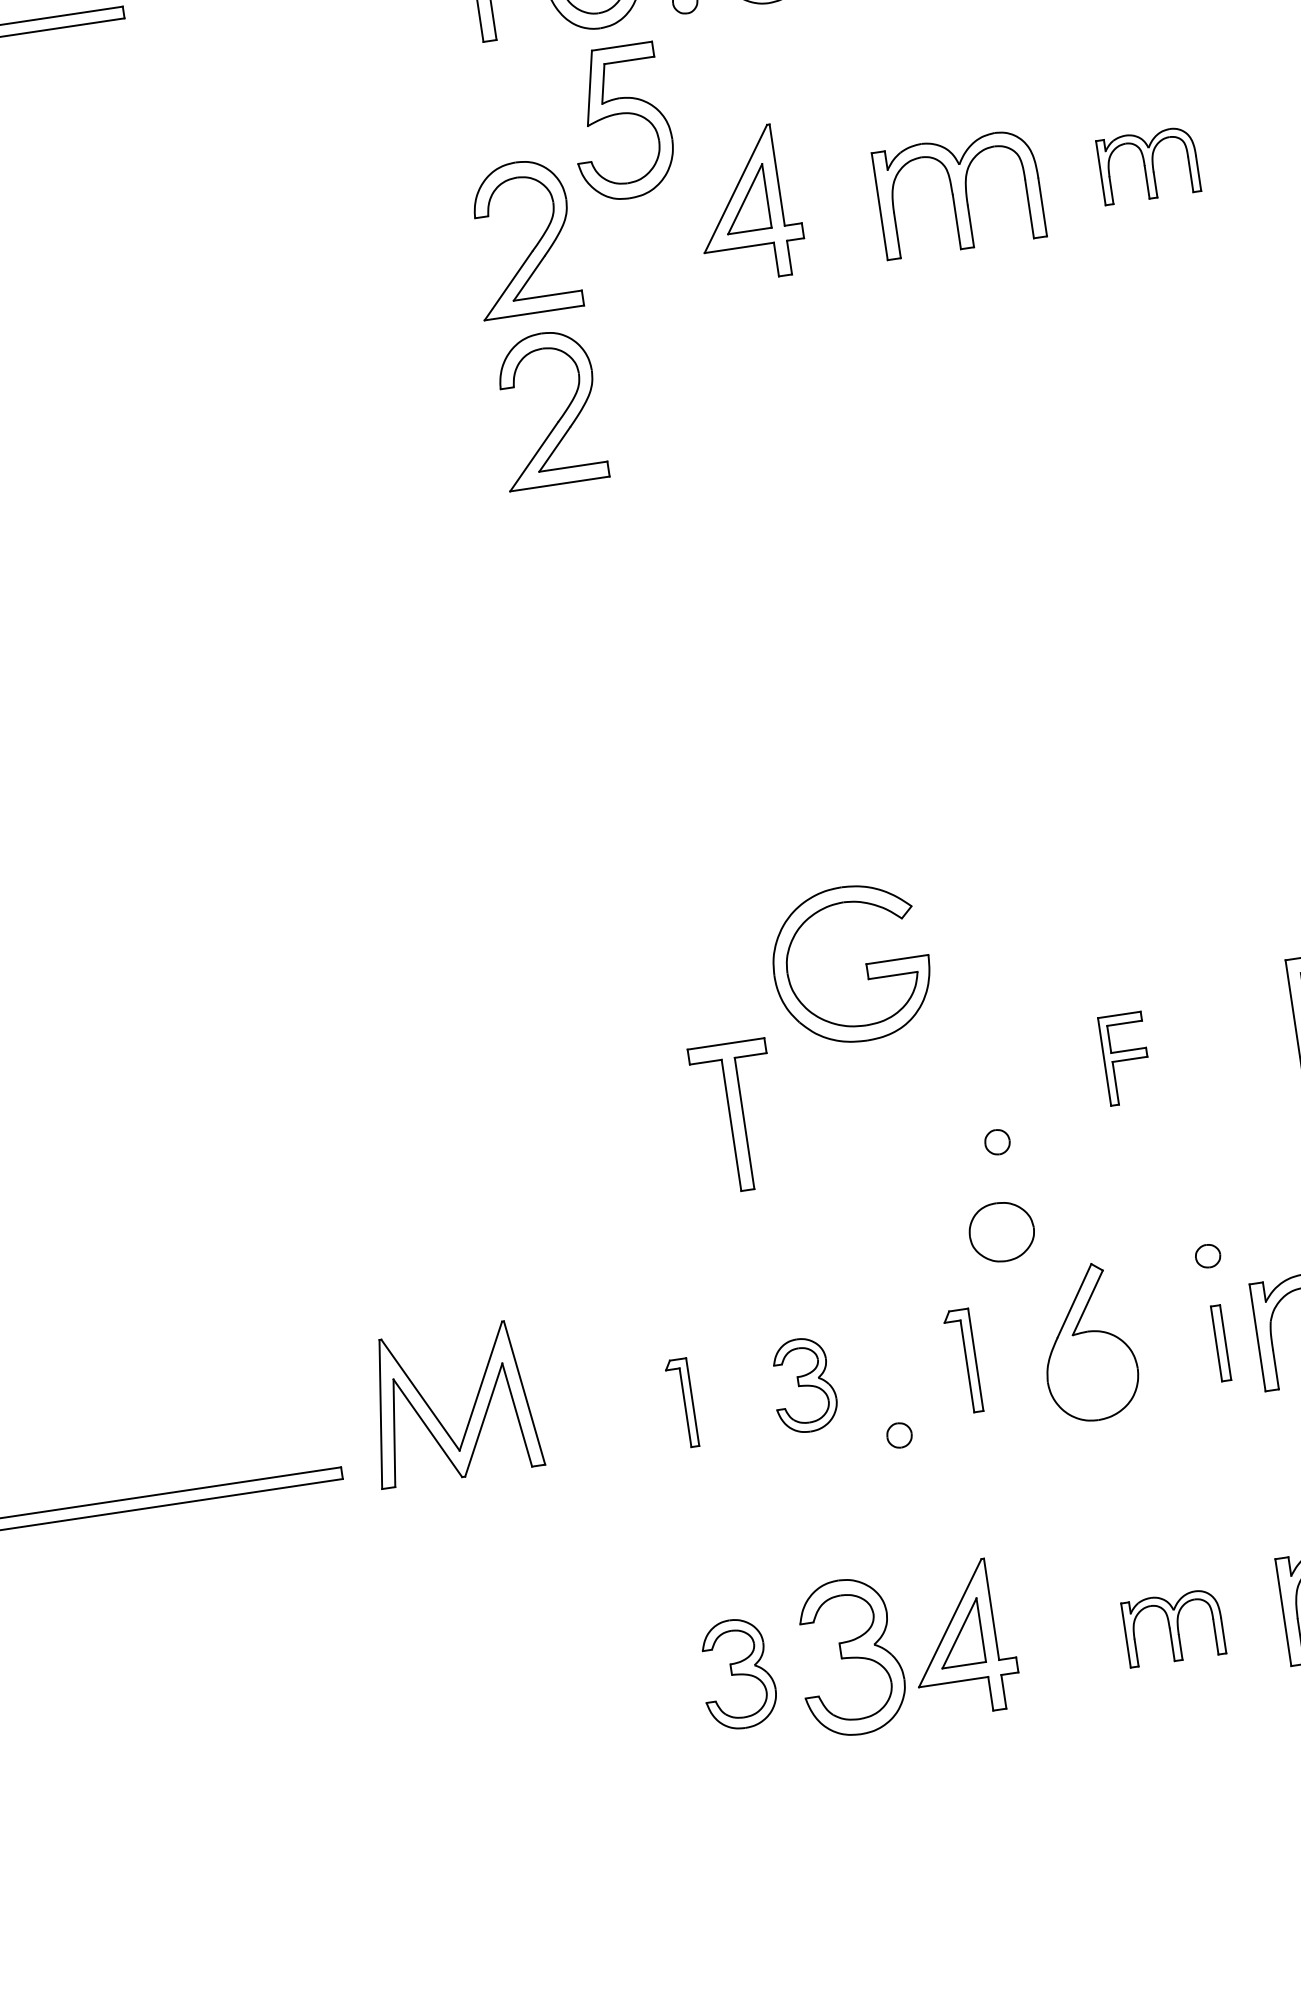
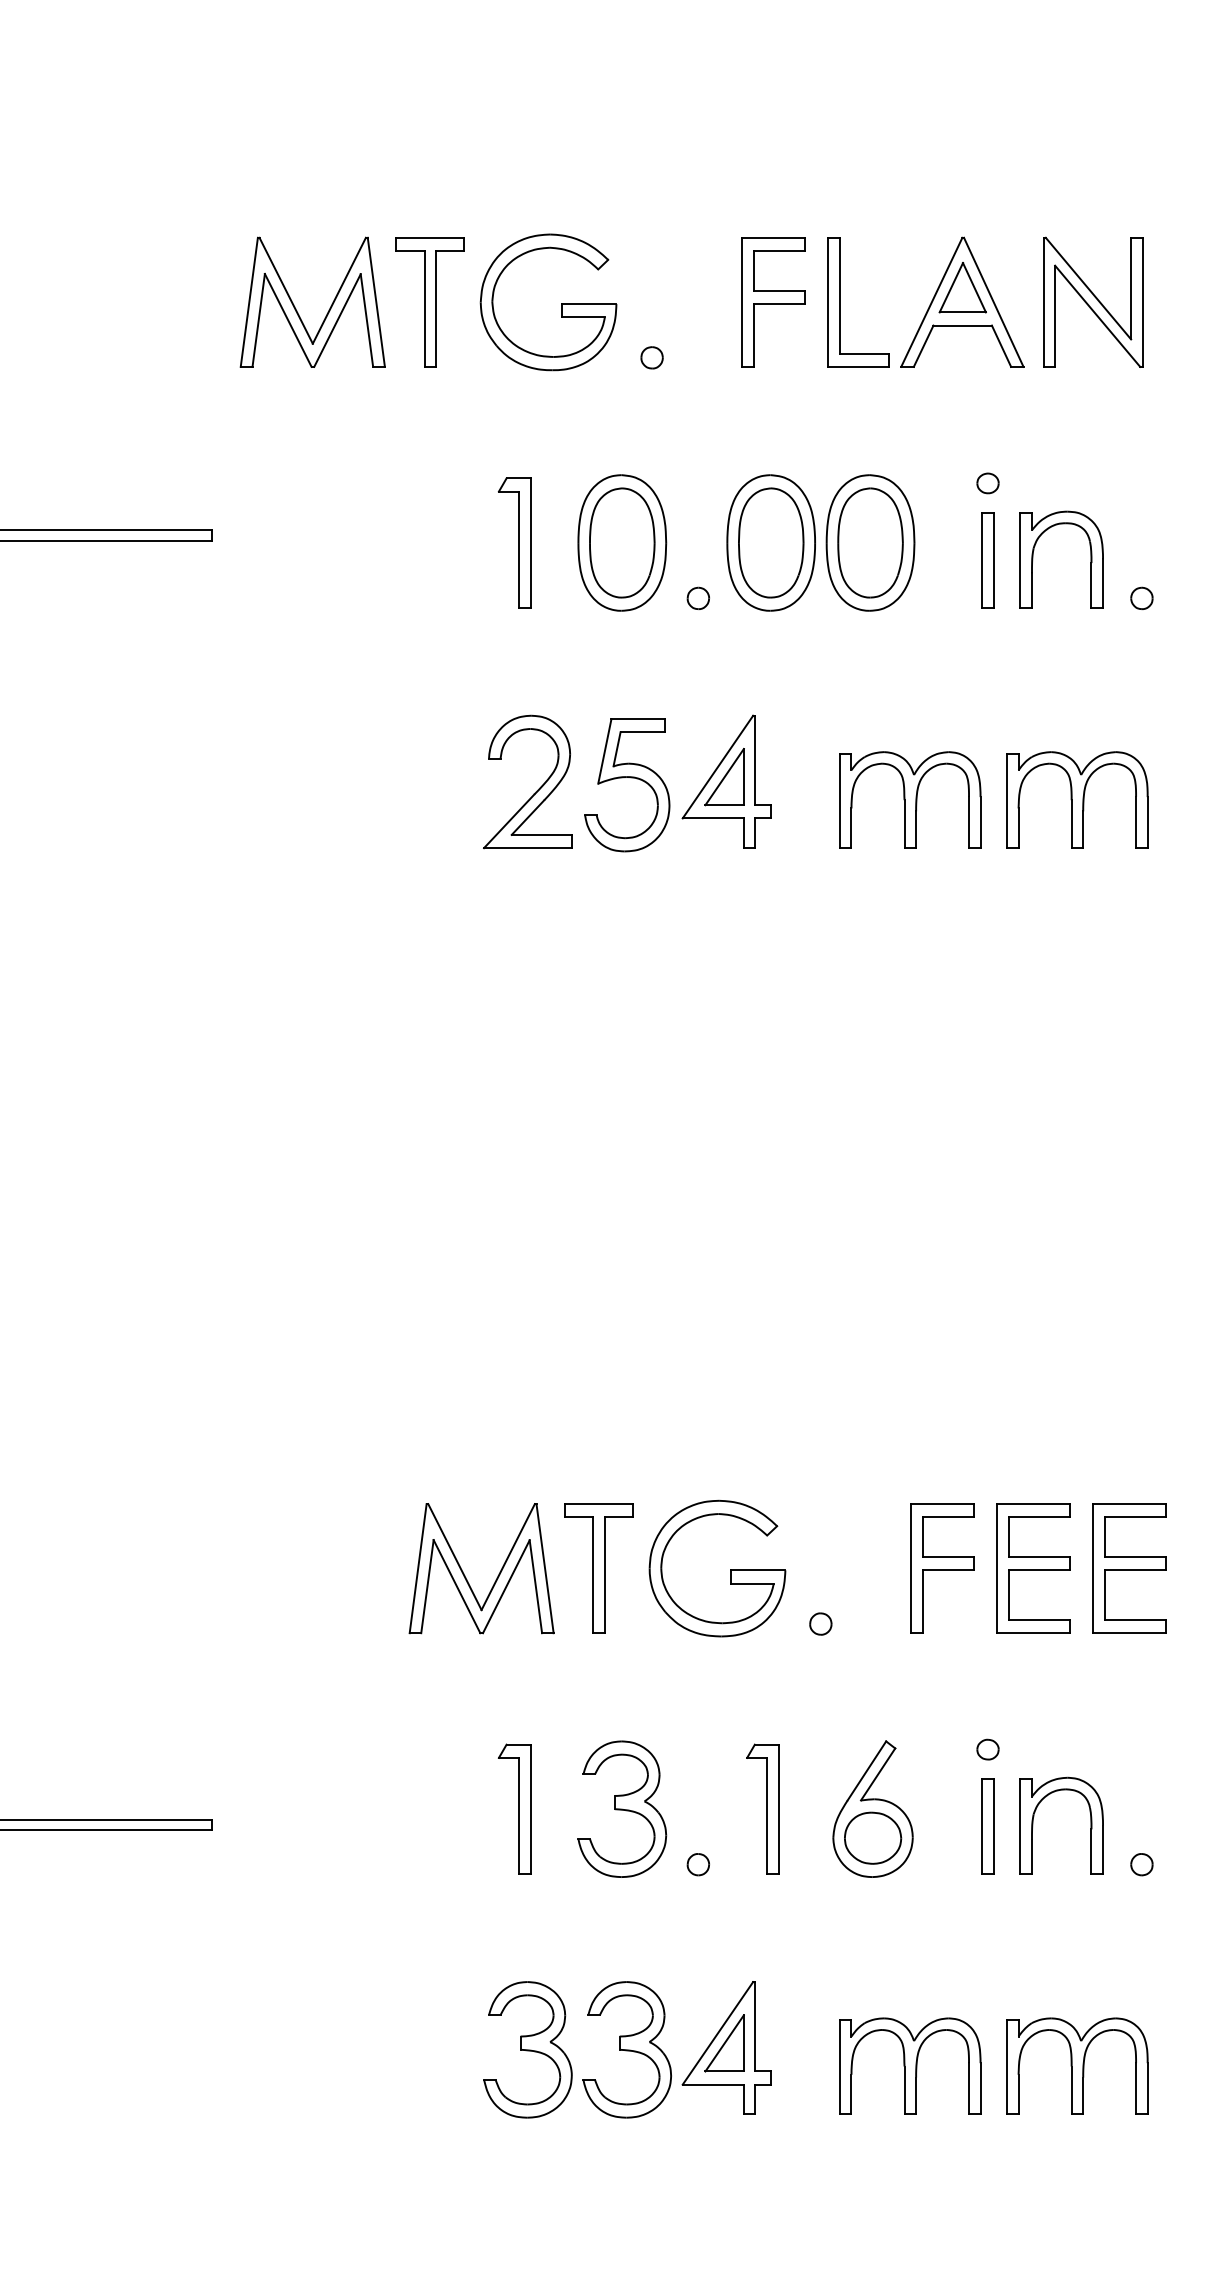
part: (623, 114) -> (630, 778), moved
part: (1148, 164) -> (1077, 799), size x1.67
part: (559, 417) -> (536, 941), removed
part: (866, 963) -> (730, 1569), moved
part: (1228, 1043) -> (1033, 1568), added
part: (1125, 1058) -> (942, 1568), size x1.67
part: (1002, 1231) -> (873, 1837), moved
part: (1220, 1343) -> (987, 1826), size x1.43
part: (962, 1360) -> (762, 1808), size x1.43
part: (804, 1384) -> (622, 1808), size x1.67
part: (681, 1402) -> (514, 1808), size x1.67
part: (435, 1414) -> (465, 1575), moved
part: (1173, 1627) -> (910, 2065), size x1.67
part: (737, 1673) -> (527, 2049), size x1.43

